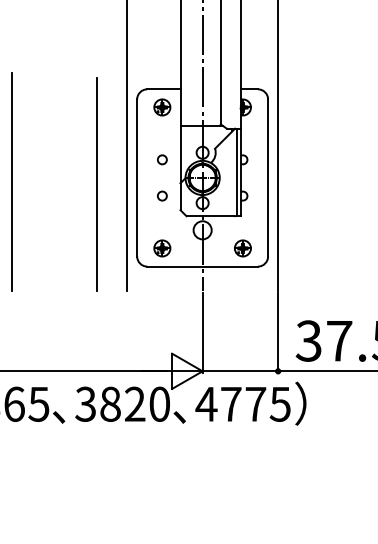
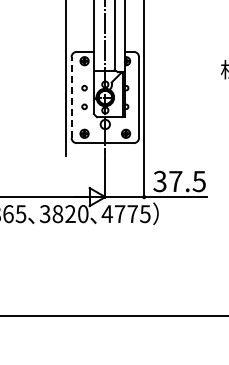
line: (136, 177) -> (71, 97), solid -> dashed
line: (12, 181) -> (7, 99), removed
line: (96, 183) -> (50, 100), removed

